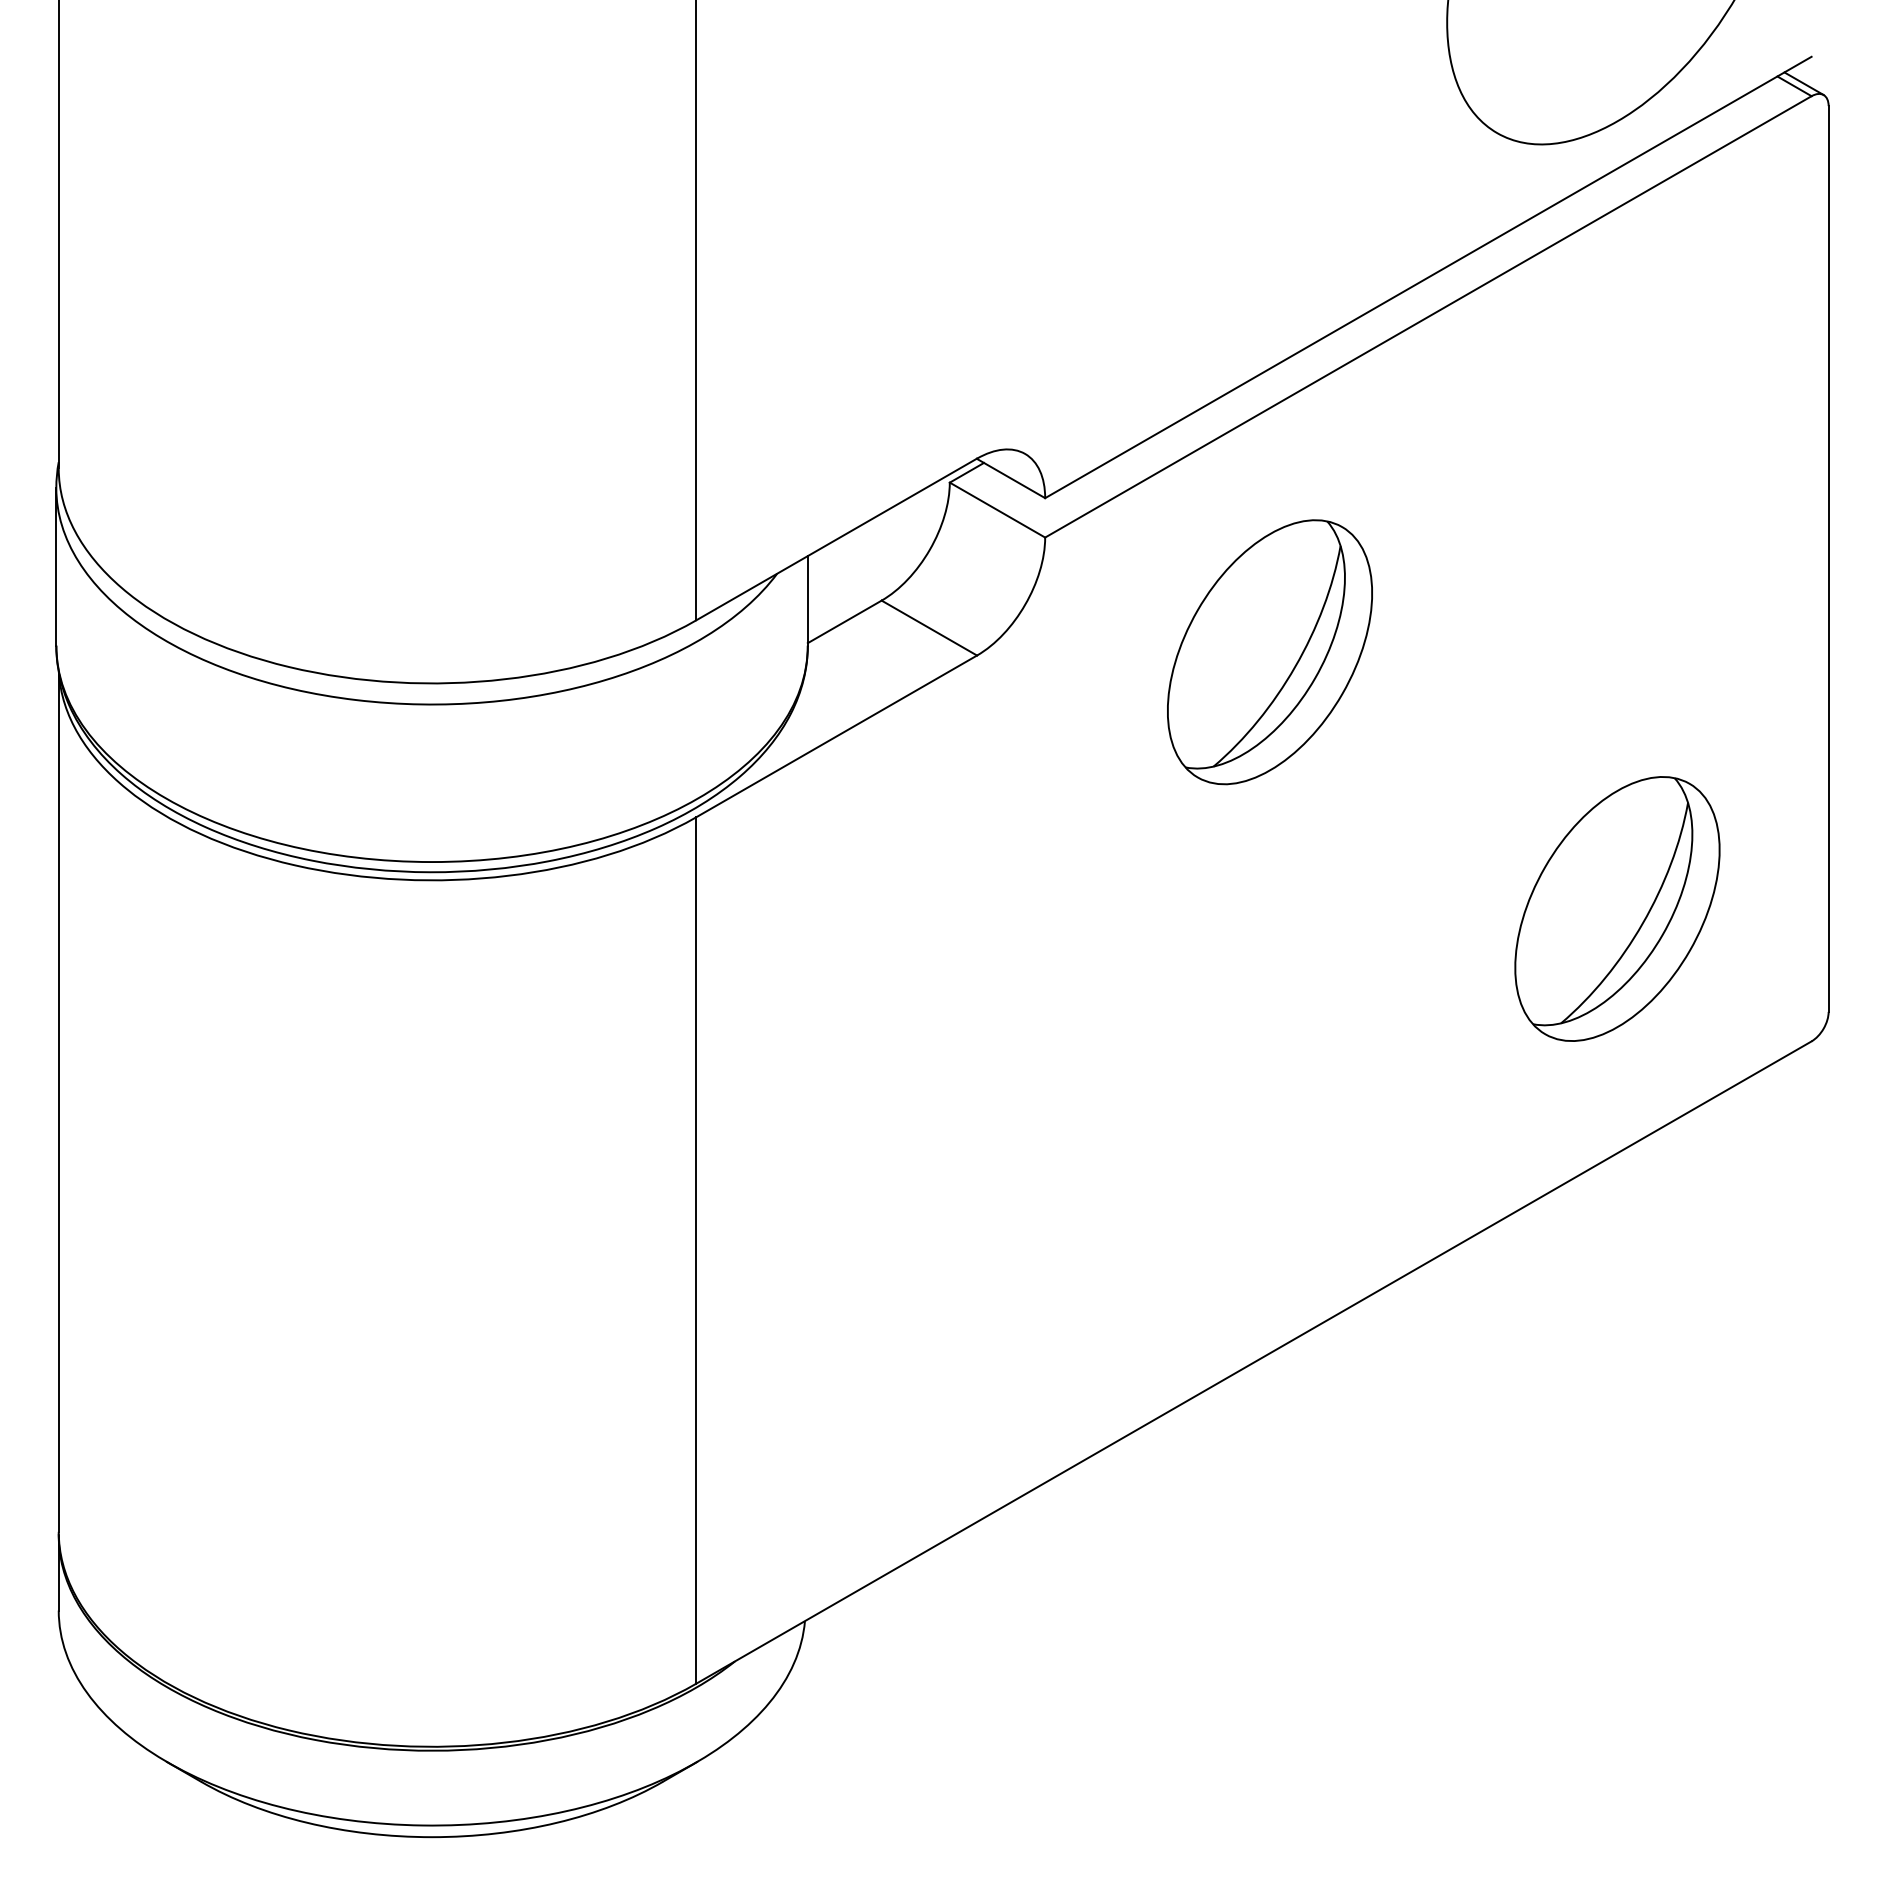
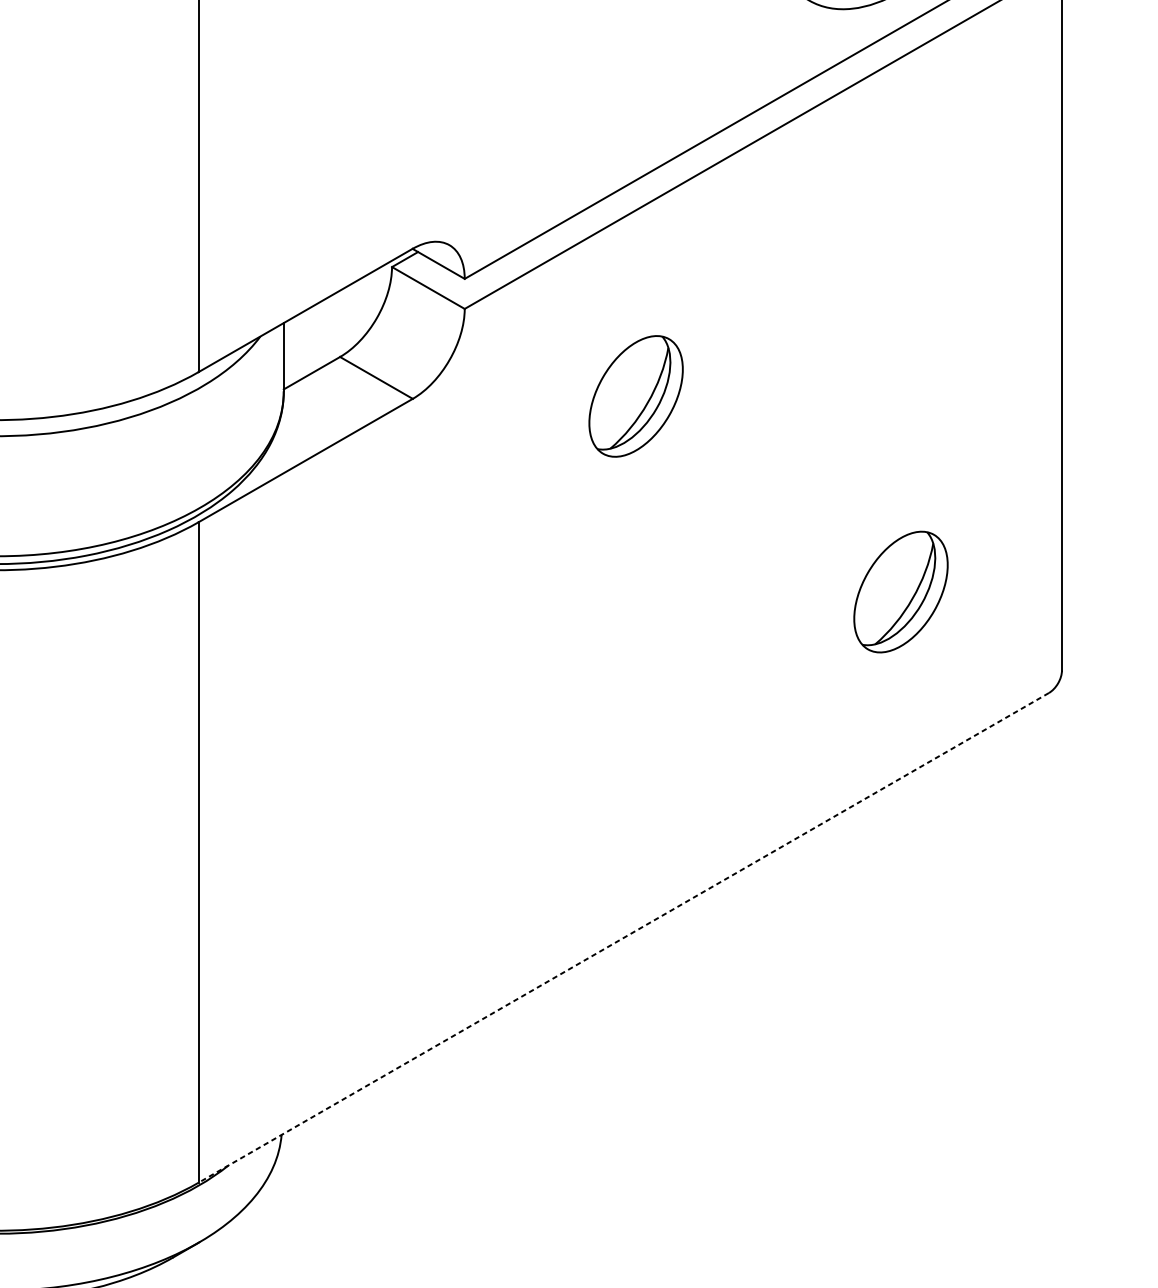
part: (1269, 652) -> (635, 396), size x0.6
part: (1617, 908) -> (901, 591), size x0.6
line: (1253, 1362) -> (623, 937), solid -> dashed

